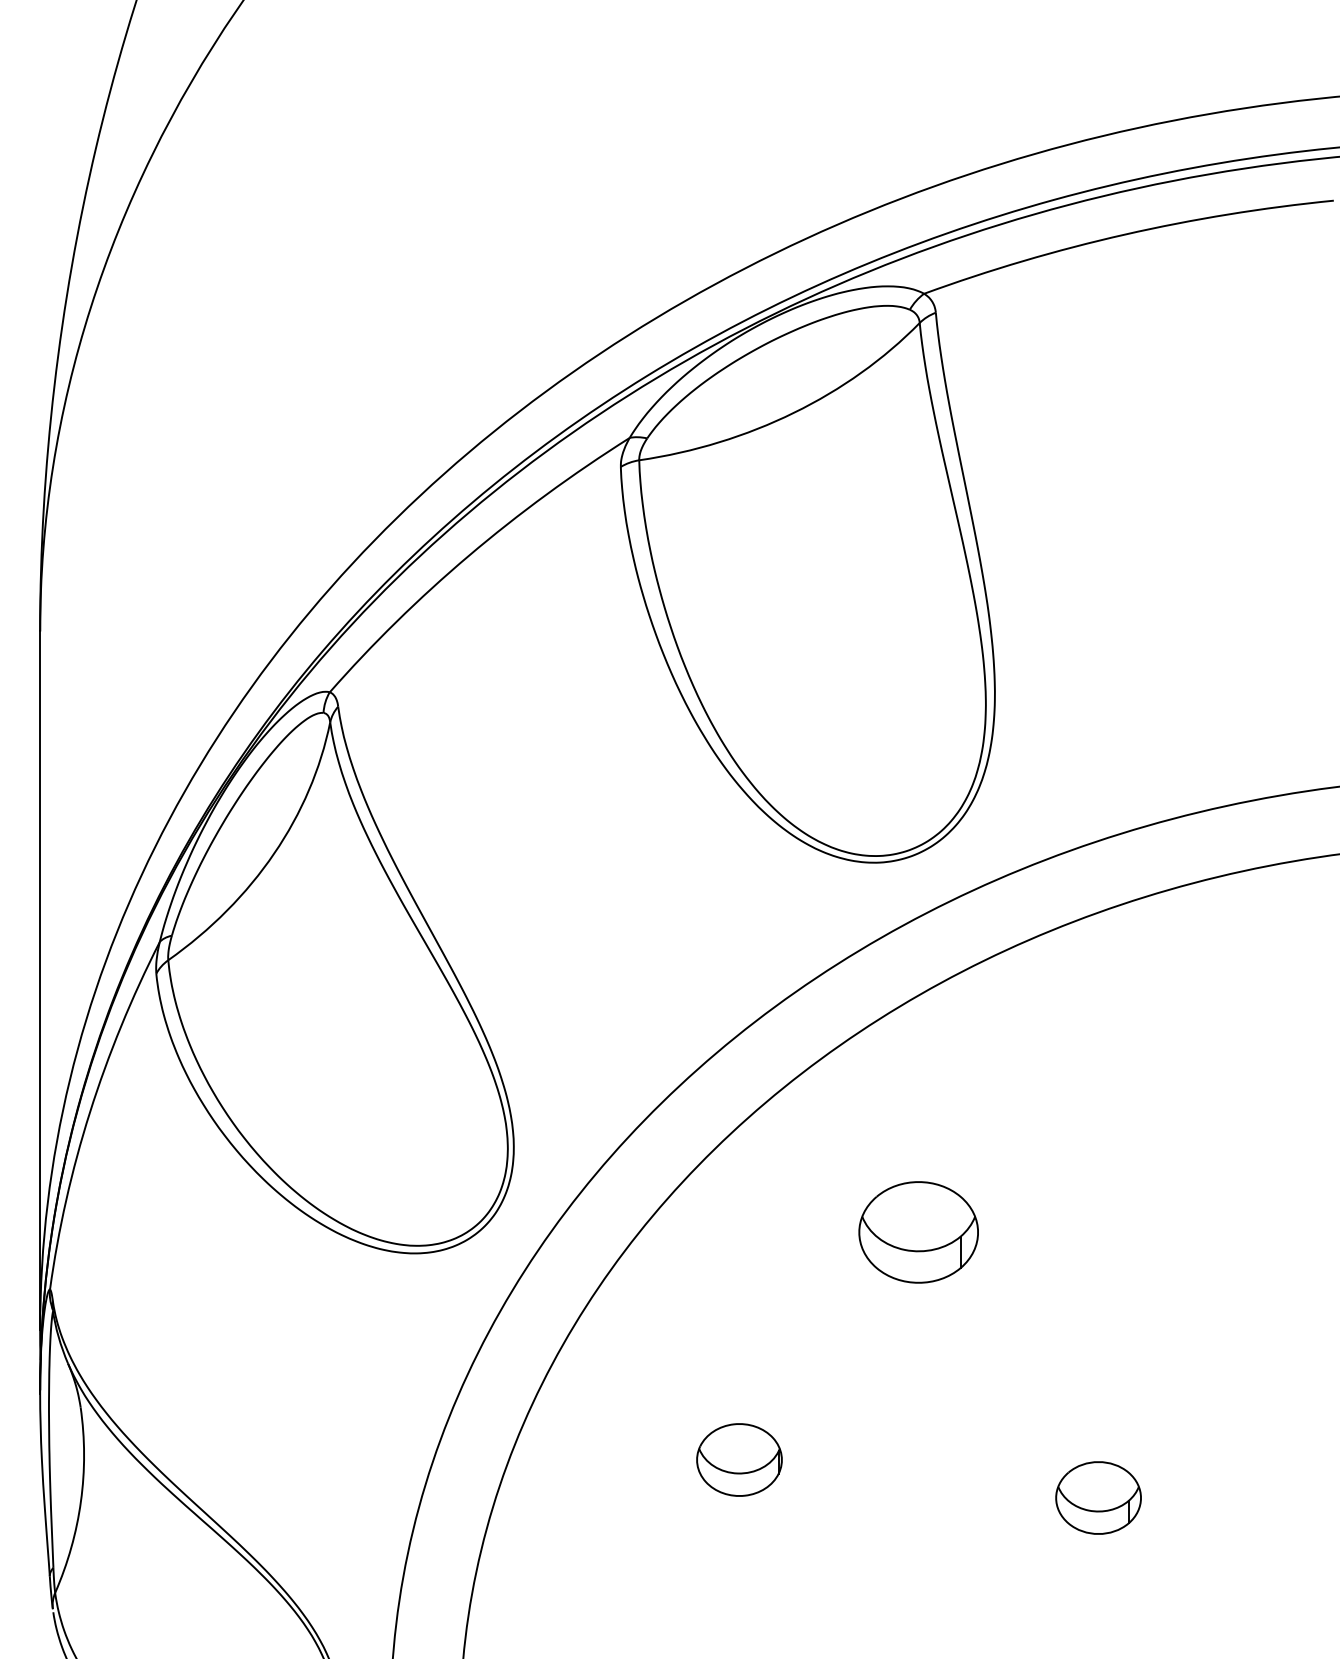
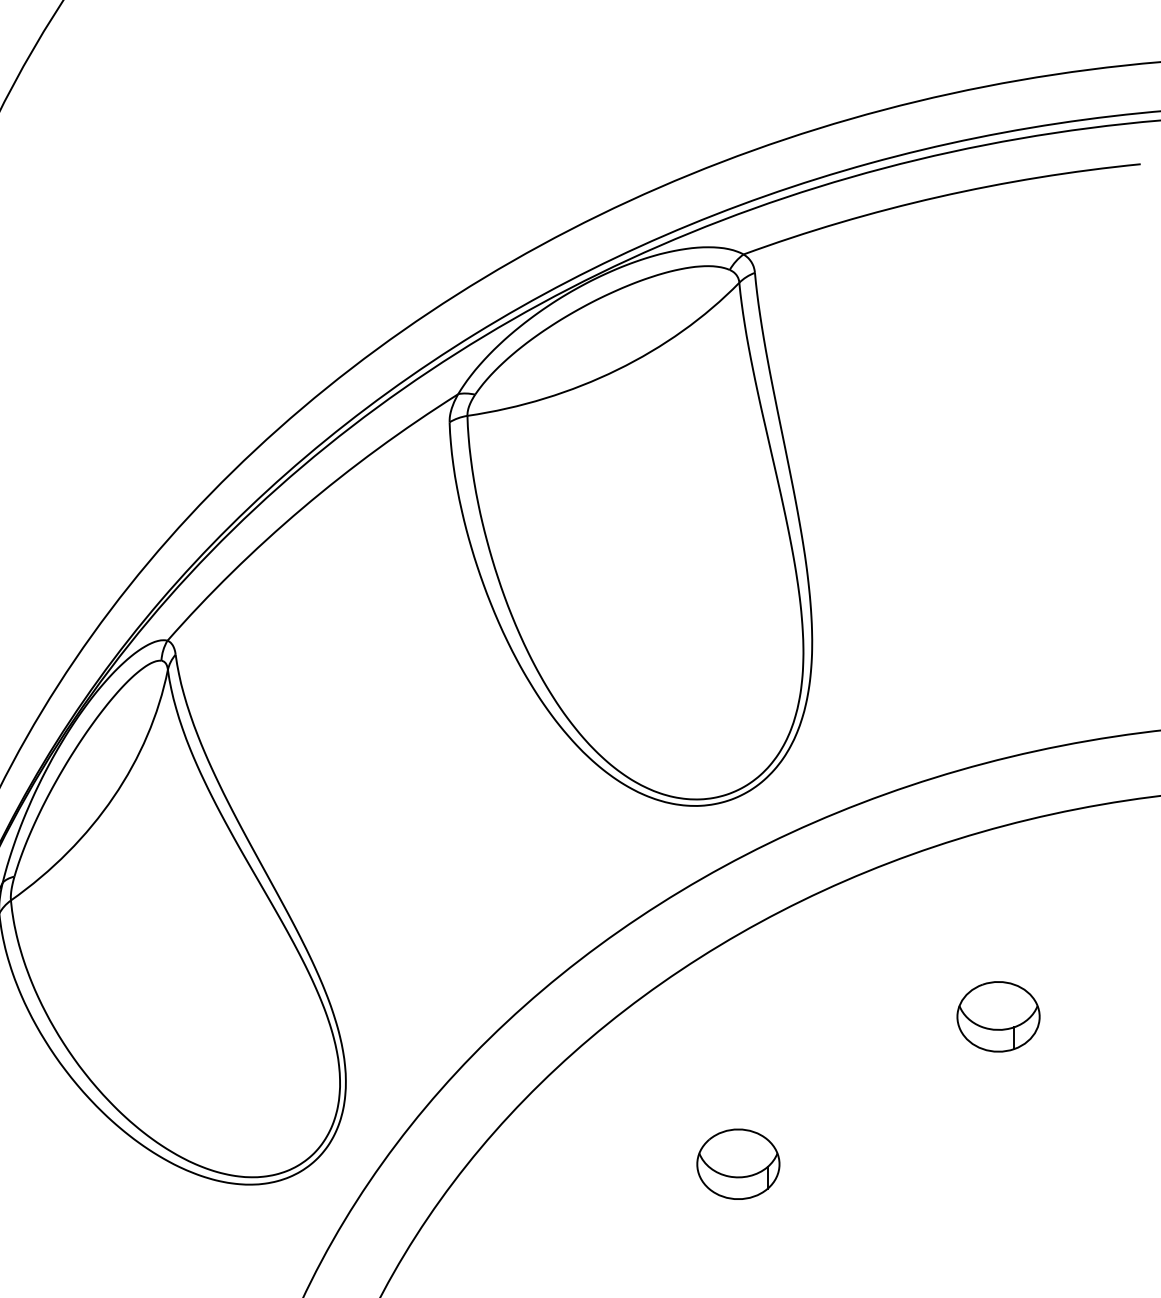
part: (1186, 1080) -> (997, 1017), added
part: (918, 1232) -> (738, 1164), size x0.71

